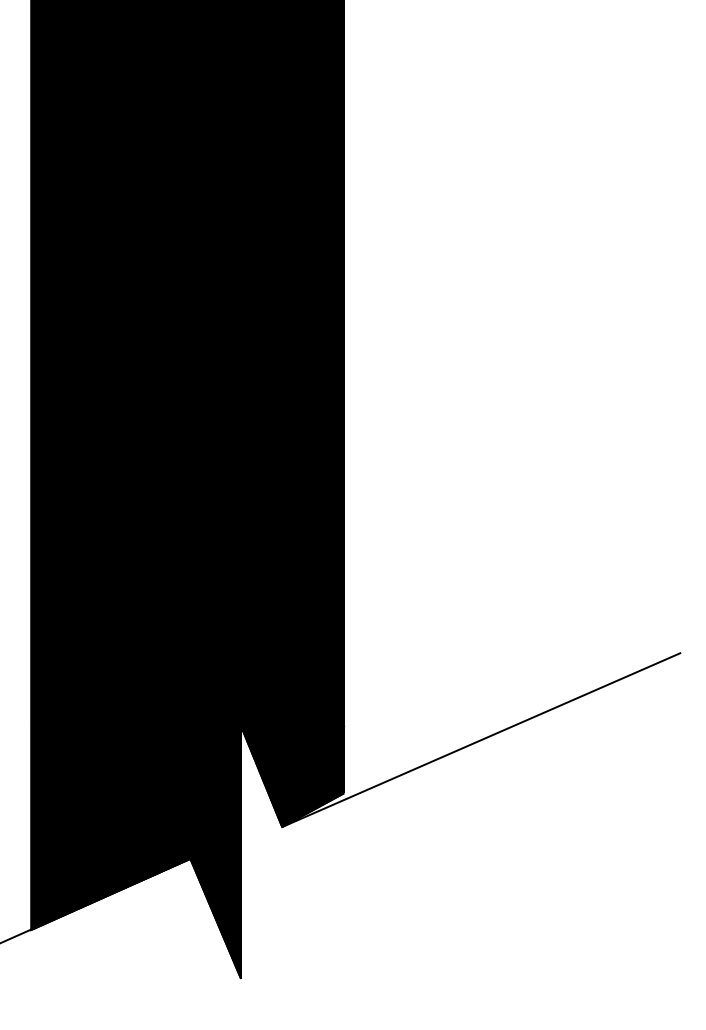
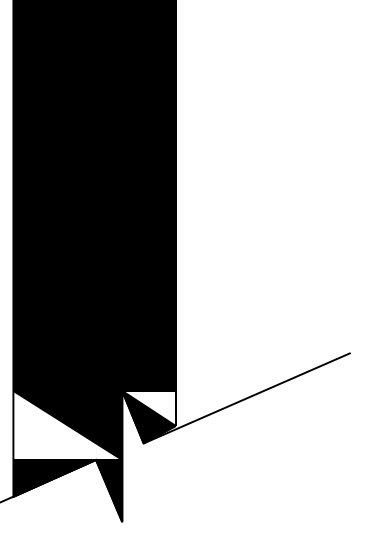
fill: (291, 757) -> (148, 407), removed
fill: (135, 790) -> (67, 424), removed

